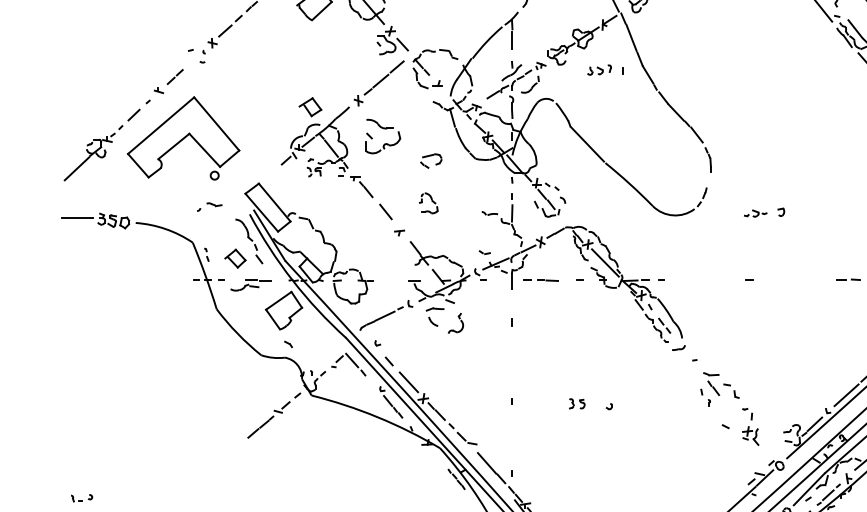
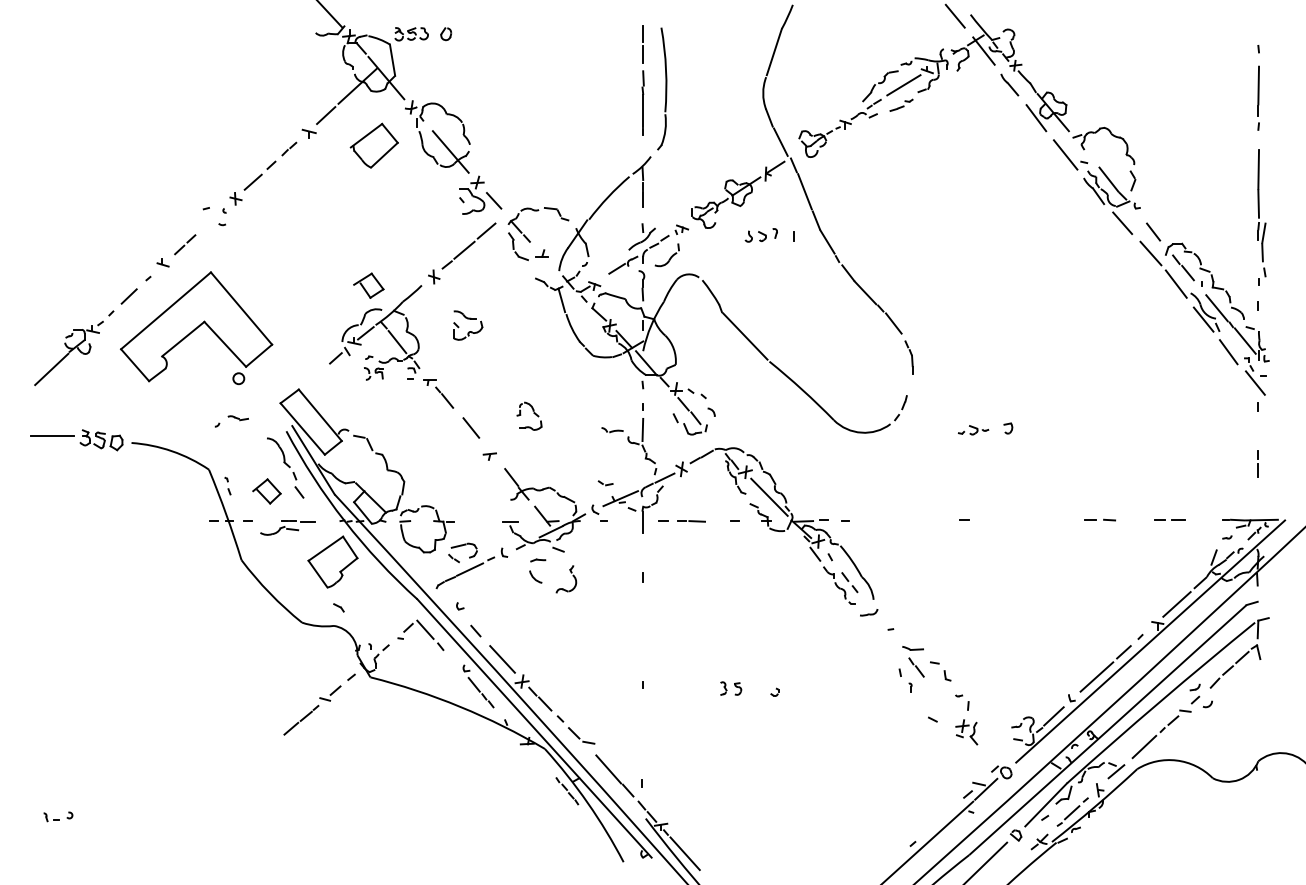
part: (383, 136) -> (468, 325), size x0.62
part: (430, 160) -> (462, 552), moved
part: (435, 309) -> (538, 560), size x0.62

